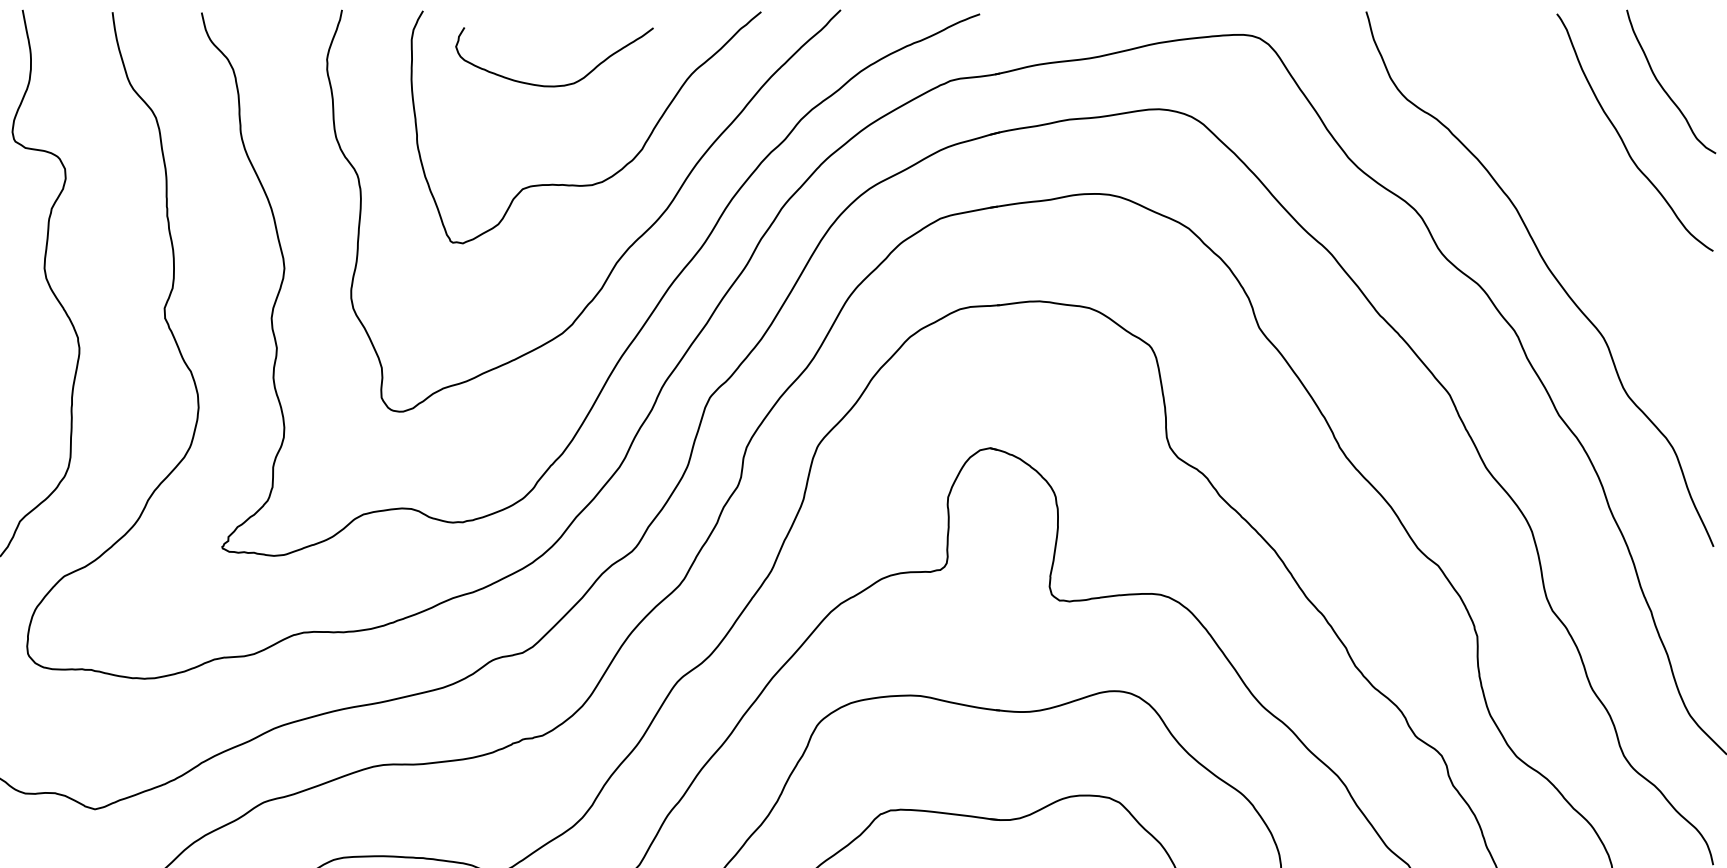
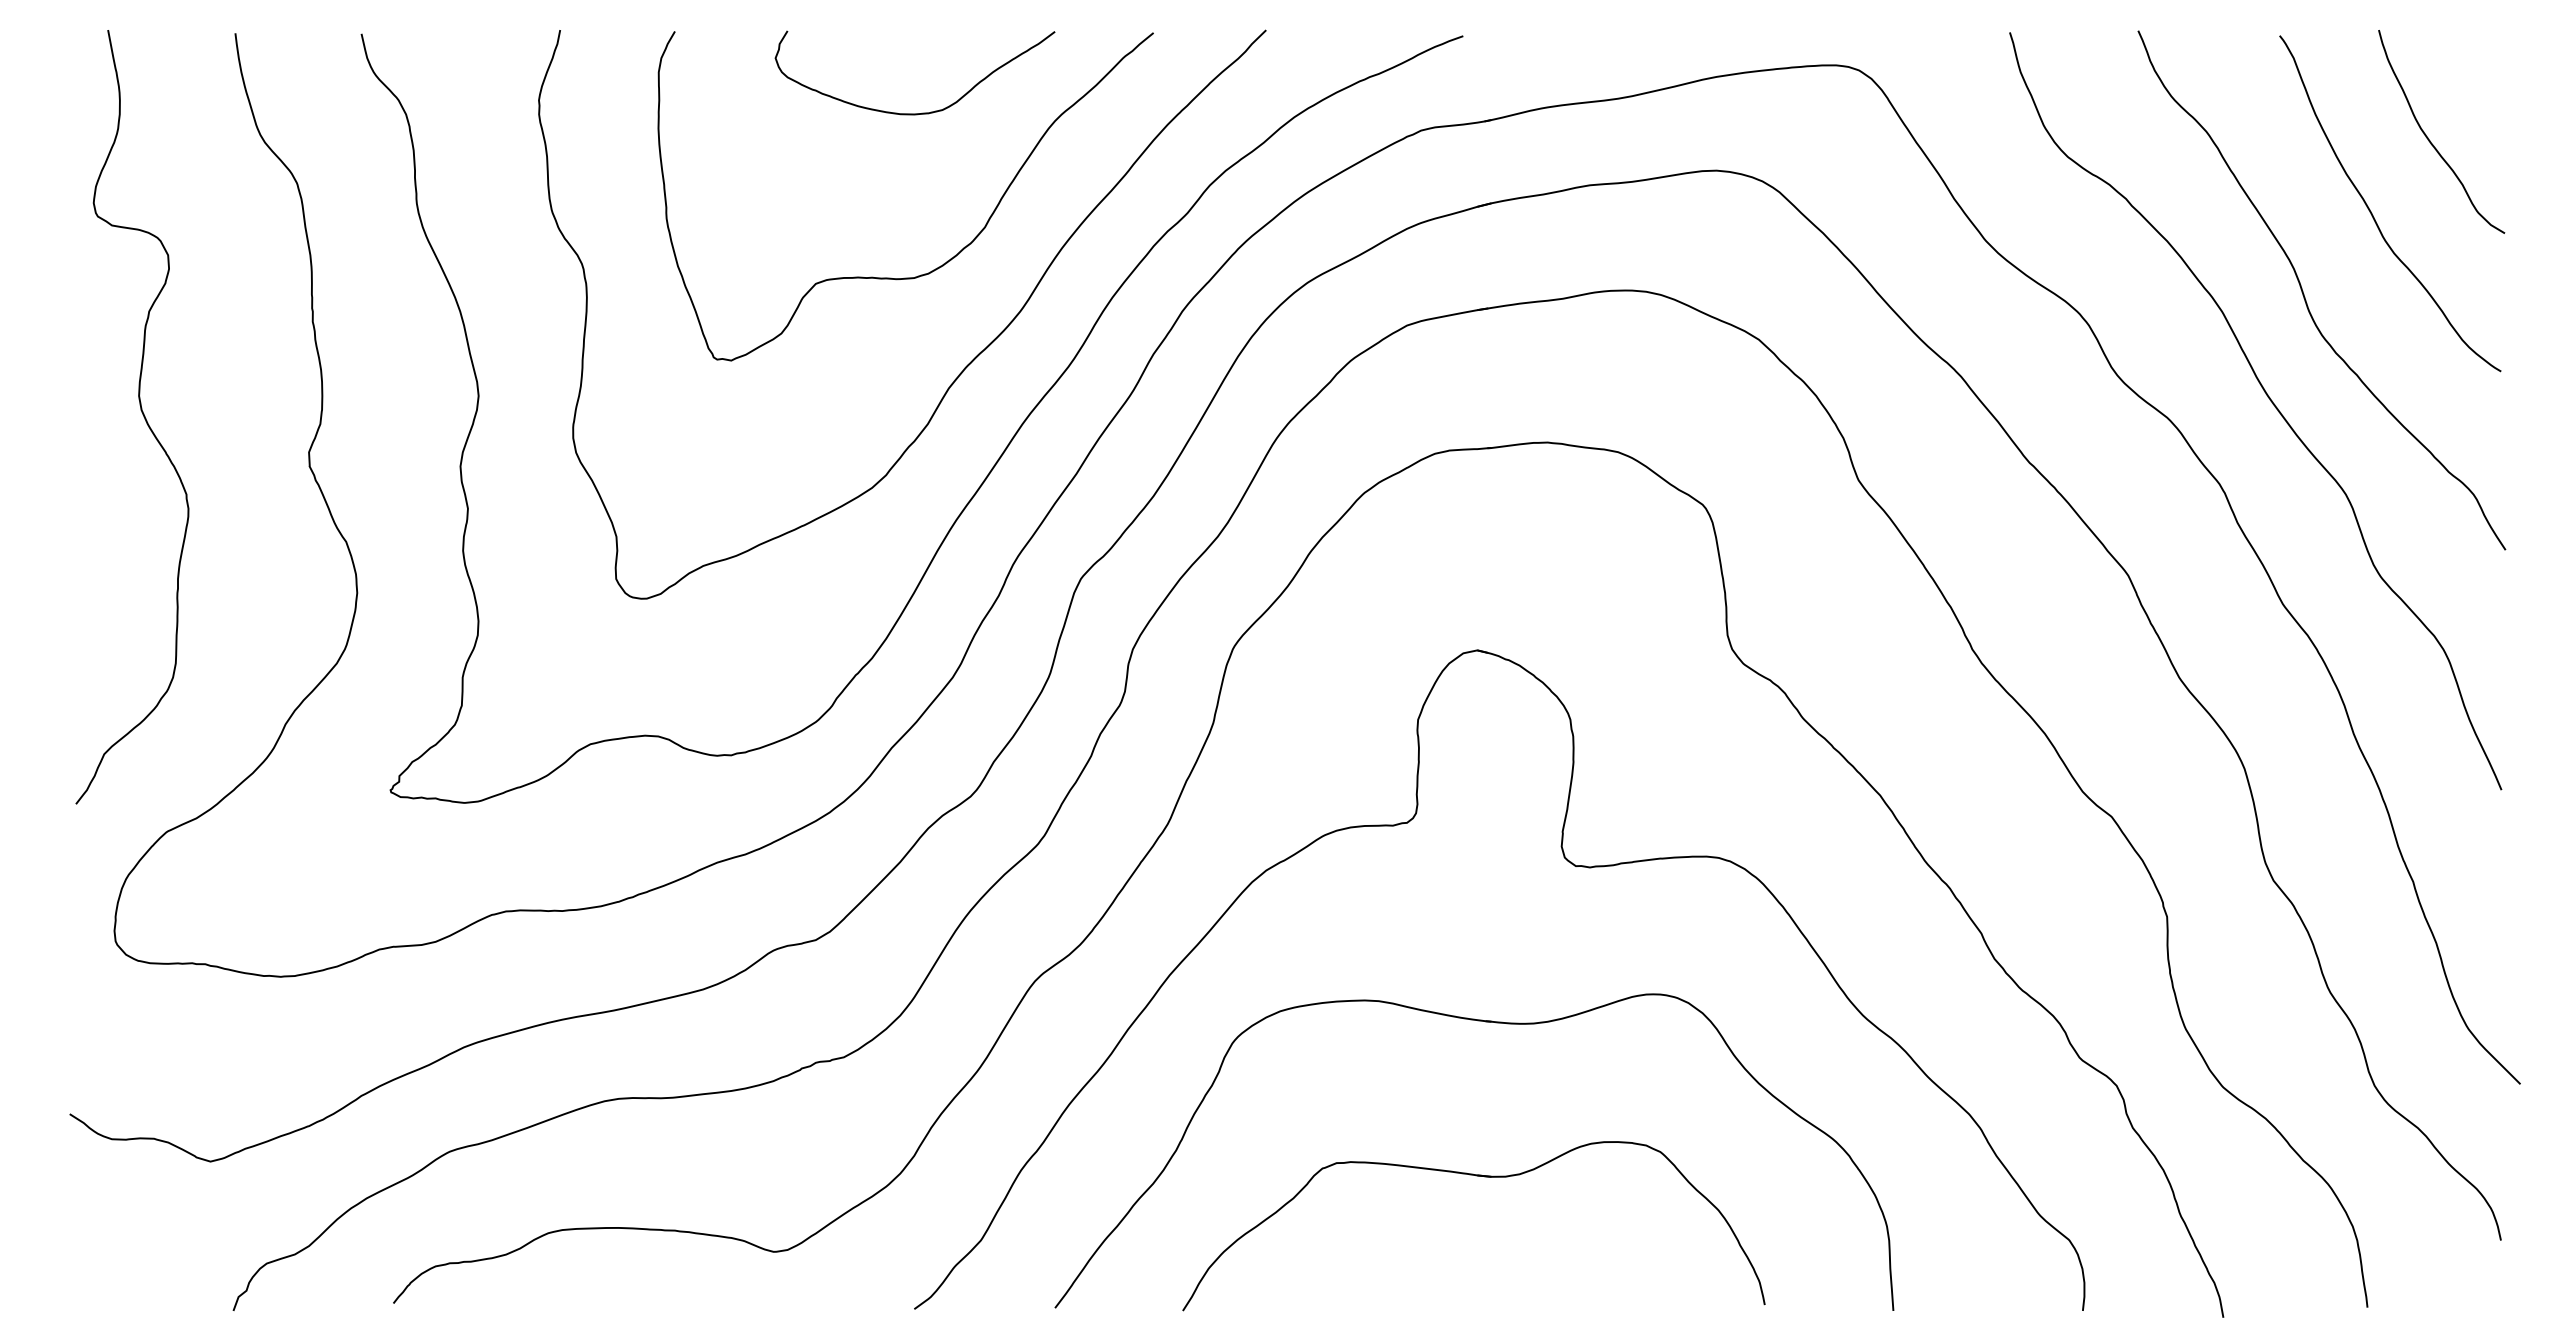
curve: (559, 85) -> (922, 112), moved
curve: (1574, 196) -> (2304, 294), added

